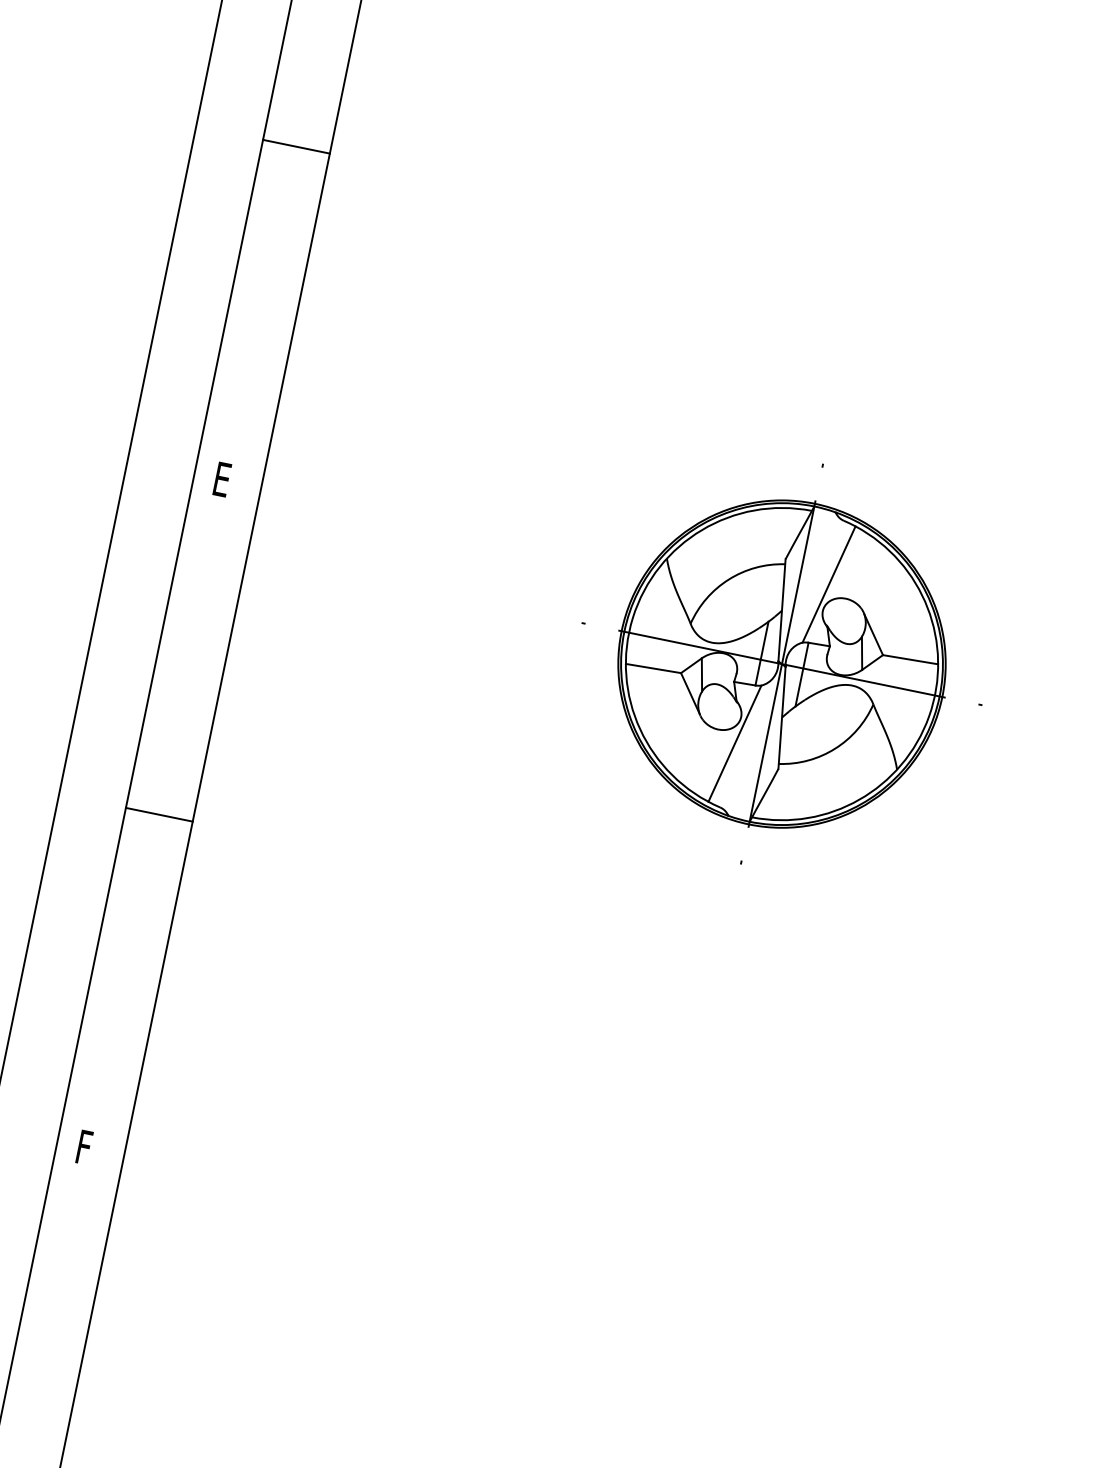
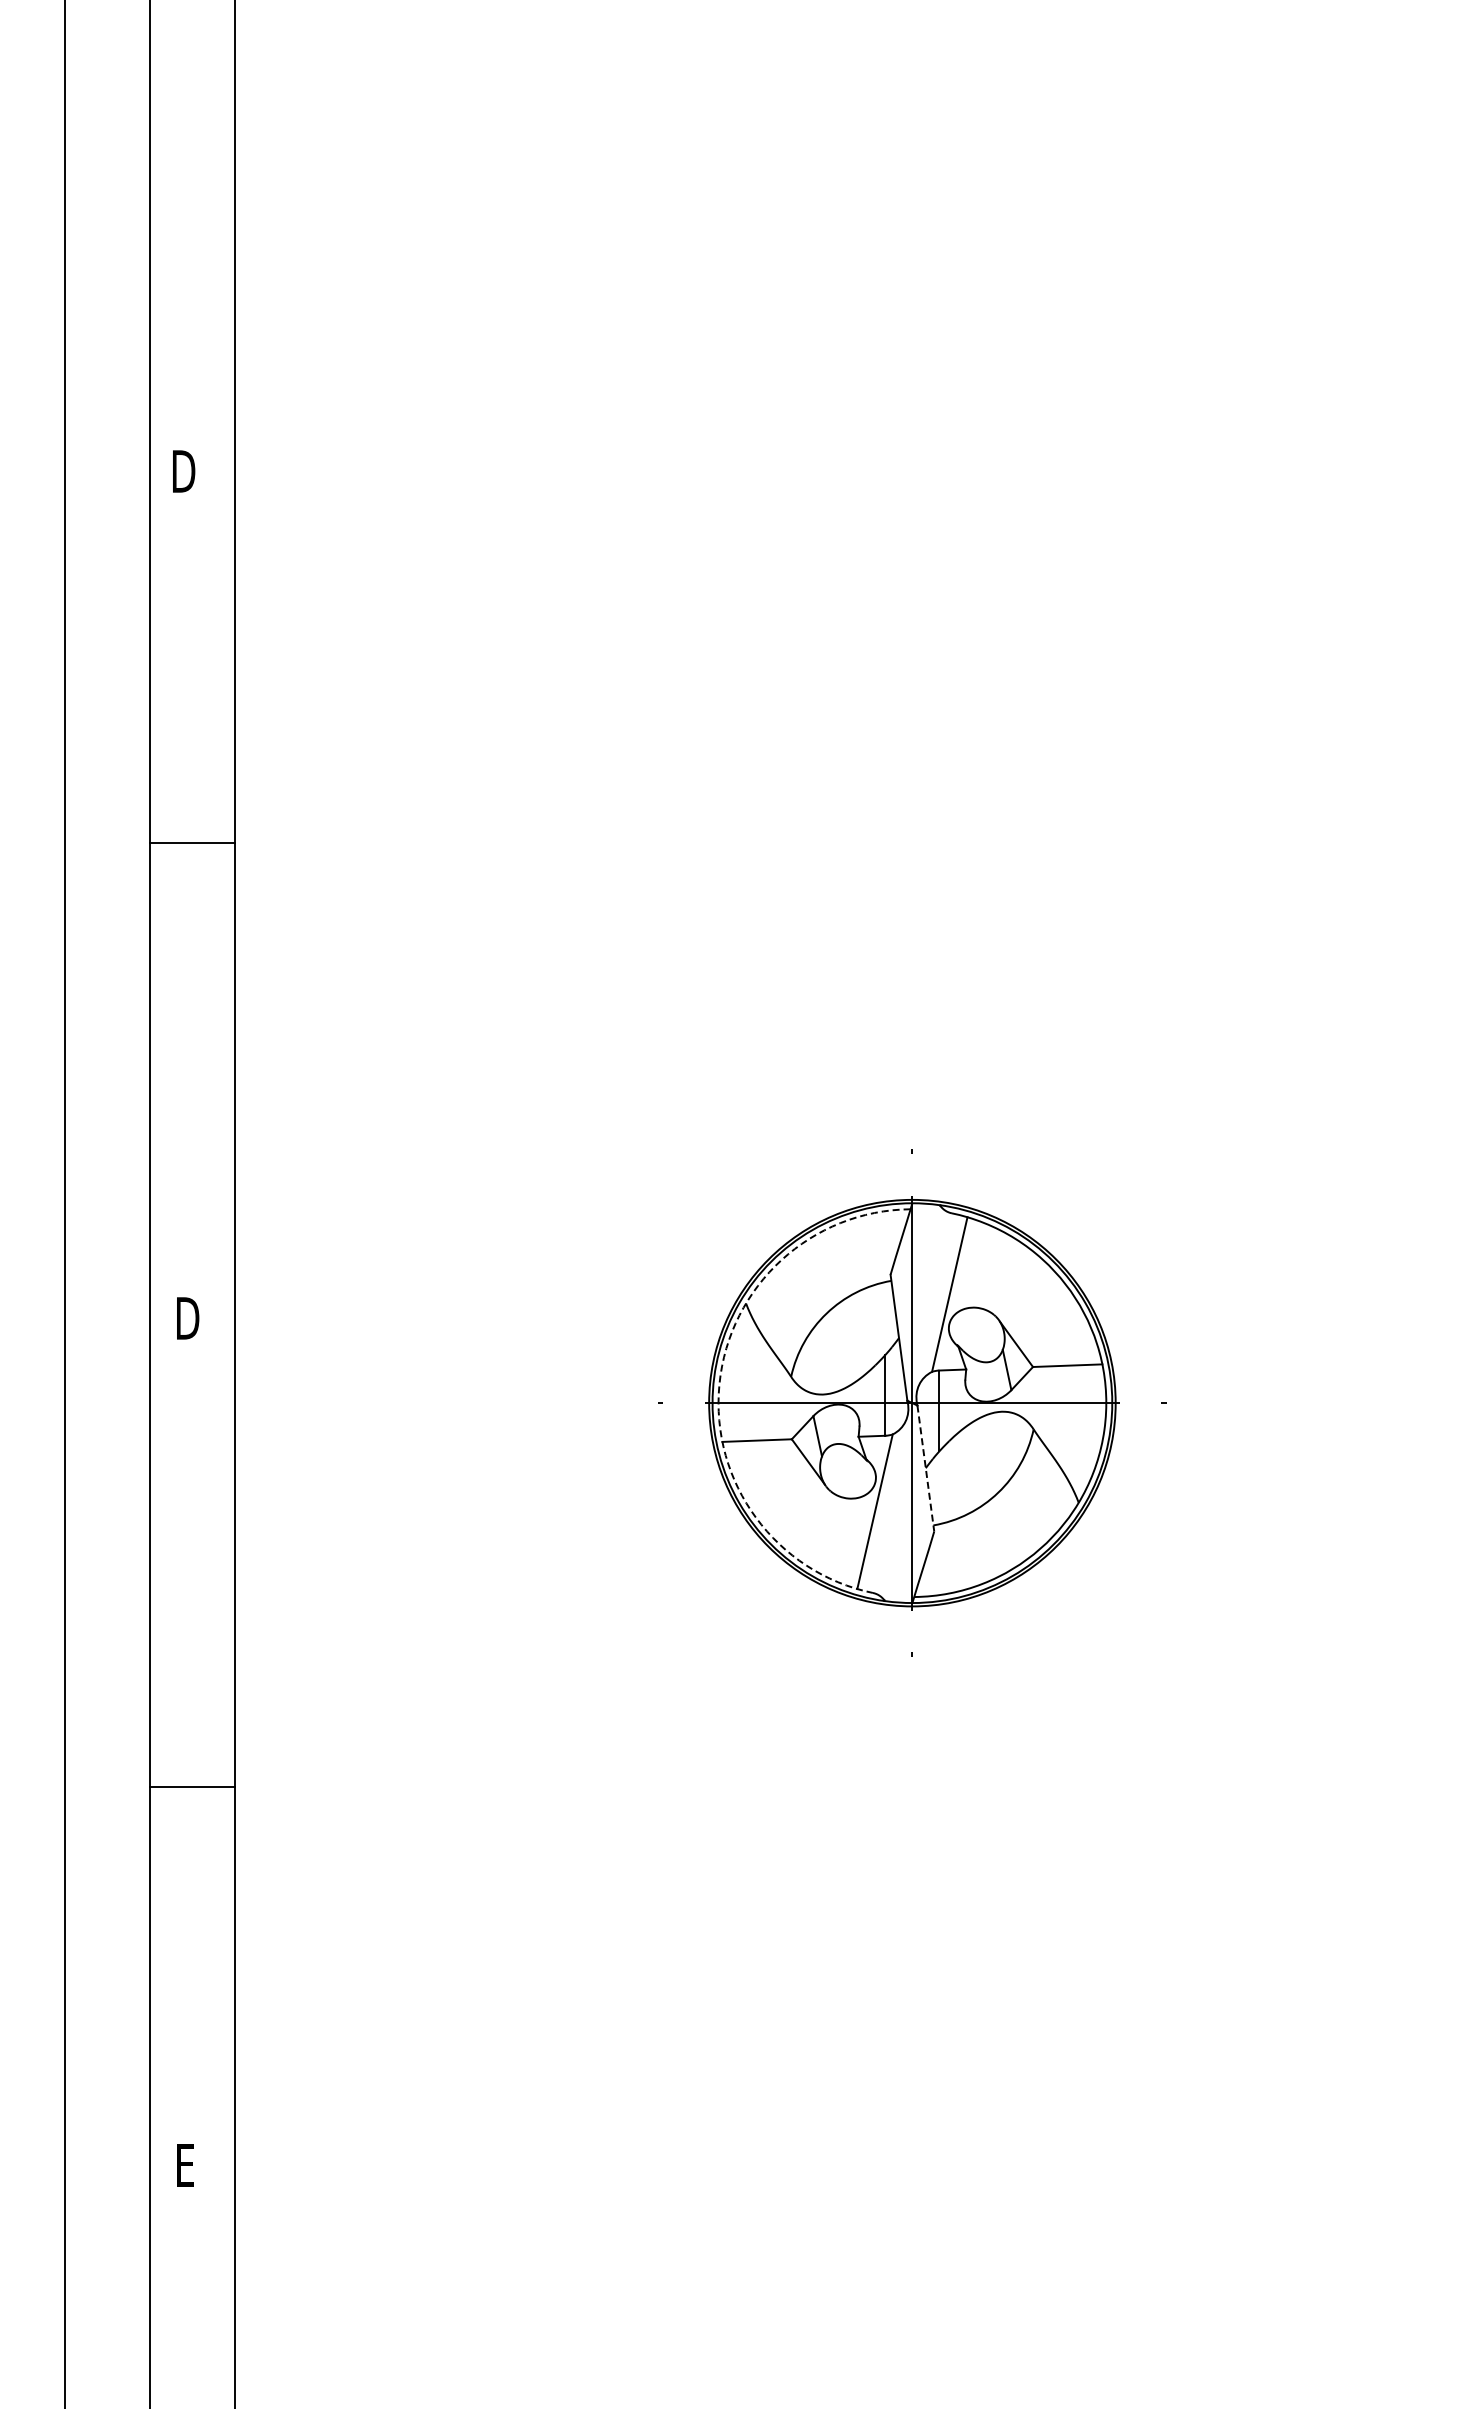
line: (296, 146) -> (192, 842), moved
text: (224, 480) -> (188, 1318), E -> D
arc: (632, 618) -> (719, 1384), solid -> dashed
line: (781, 717) -> (925, 1468), solid -> dashed
line: (159, 814) -> (192, 1786), moved
text: (86, 1148) -> (187, 2165), F -> E

